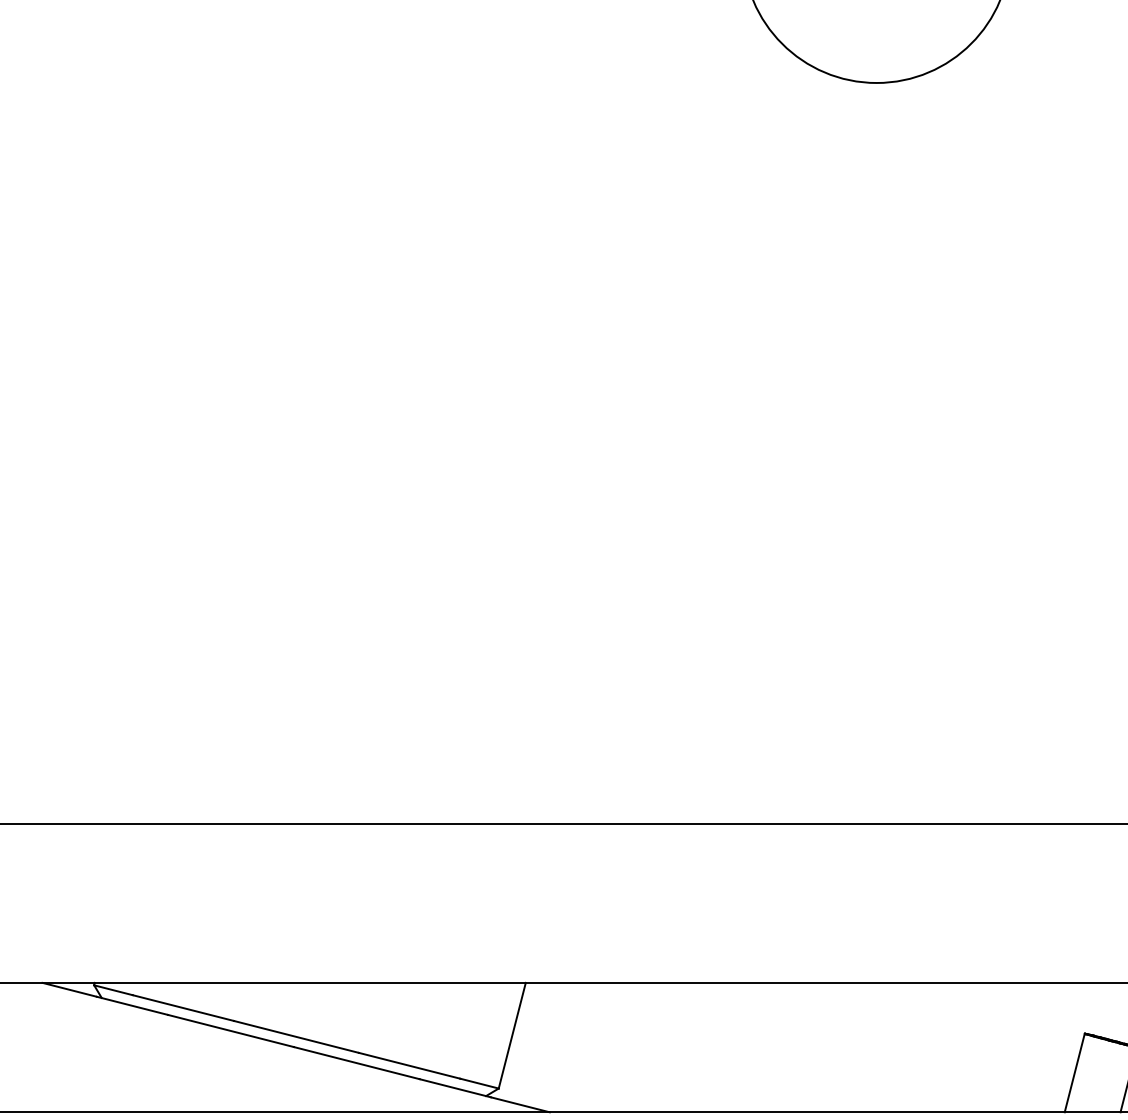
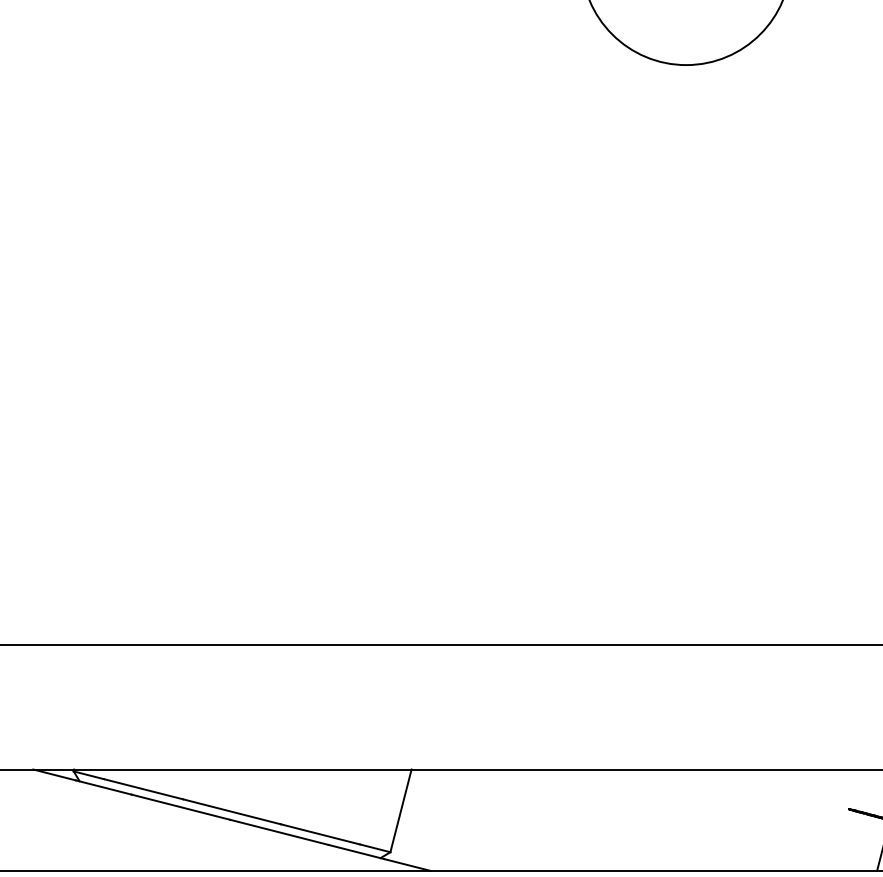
line: (1075, 1072) -> (841, 839), removed

